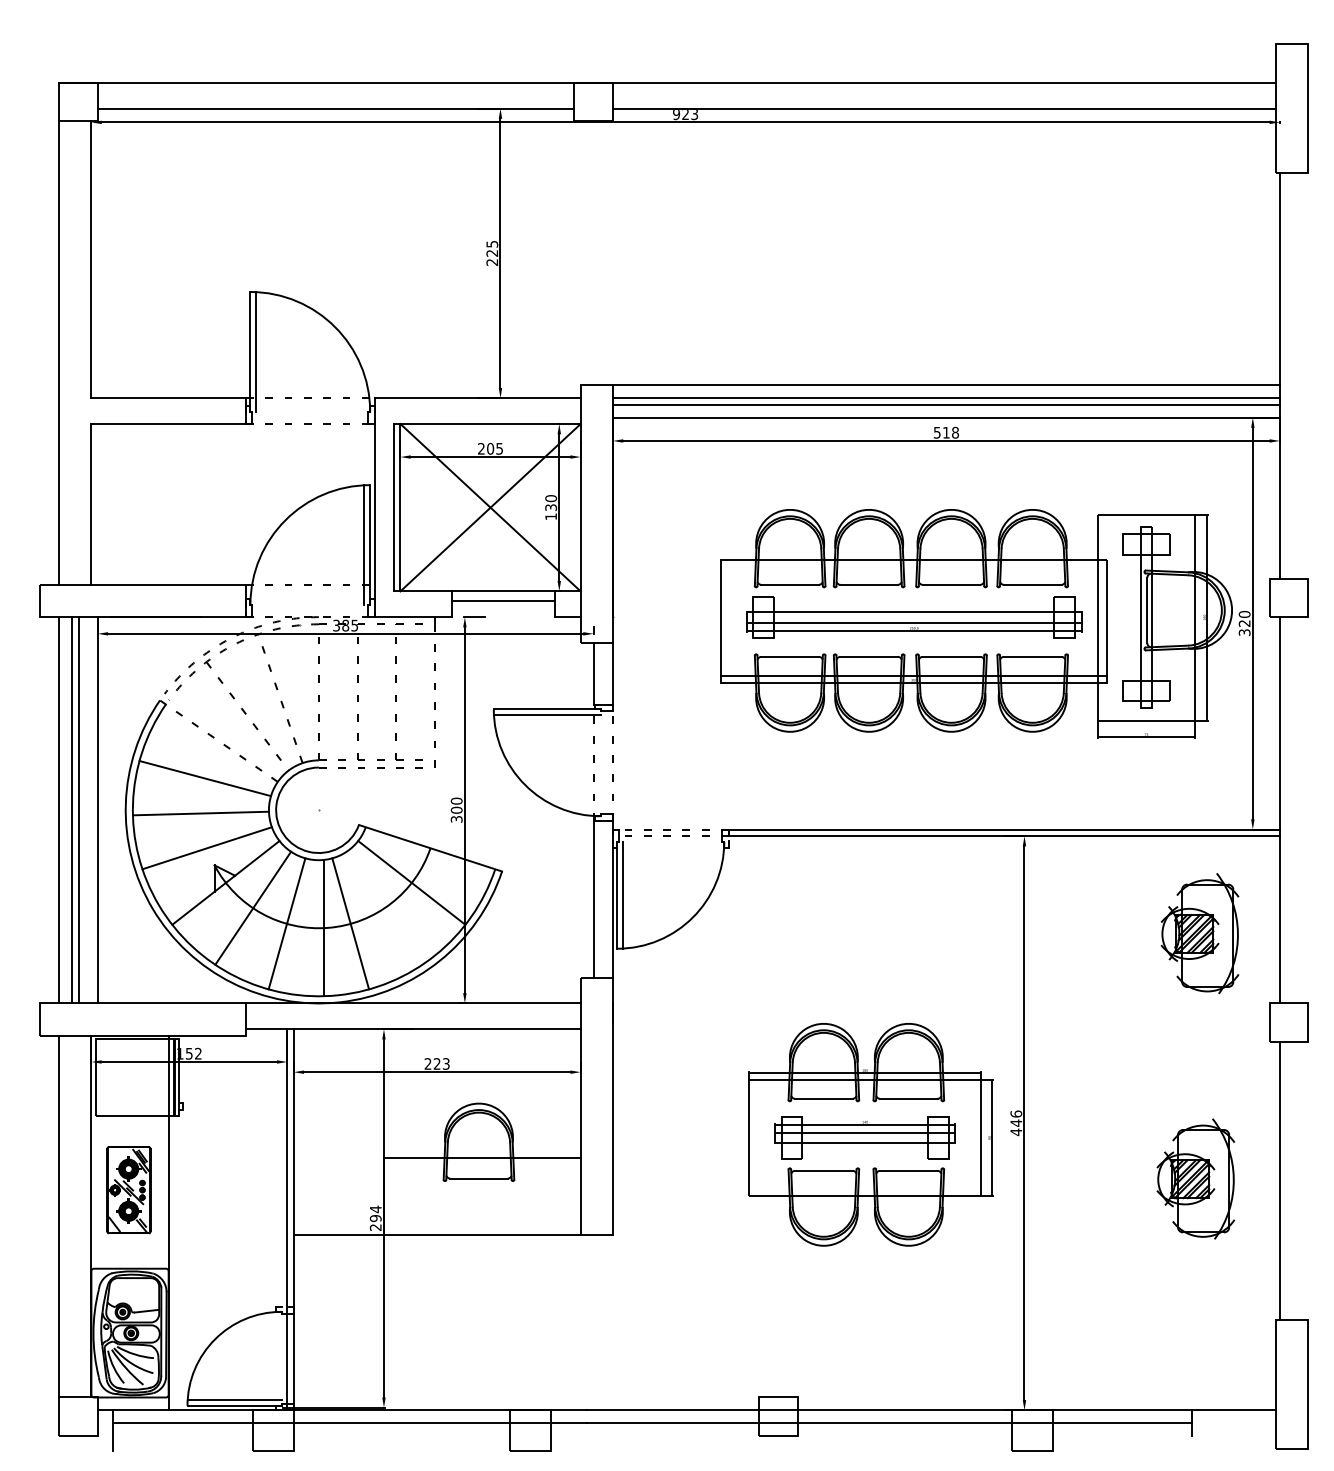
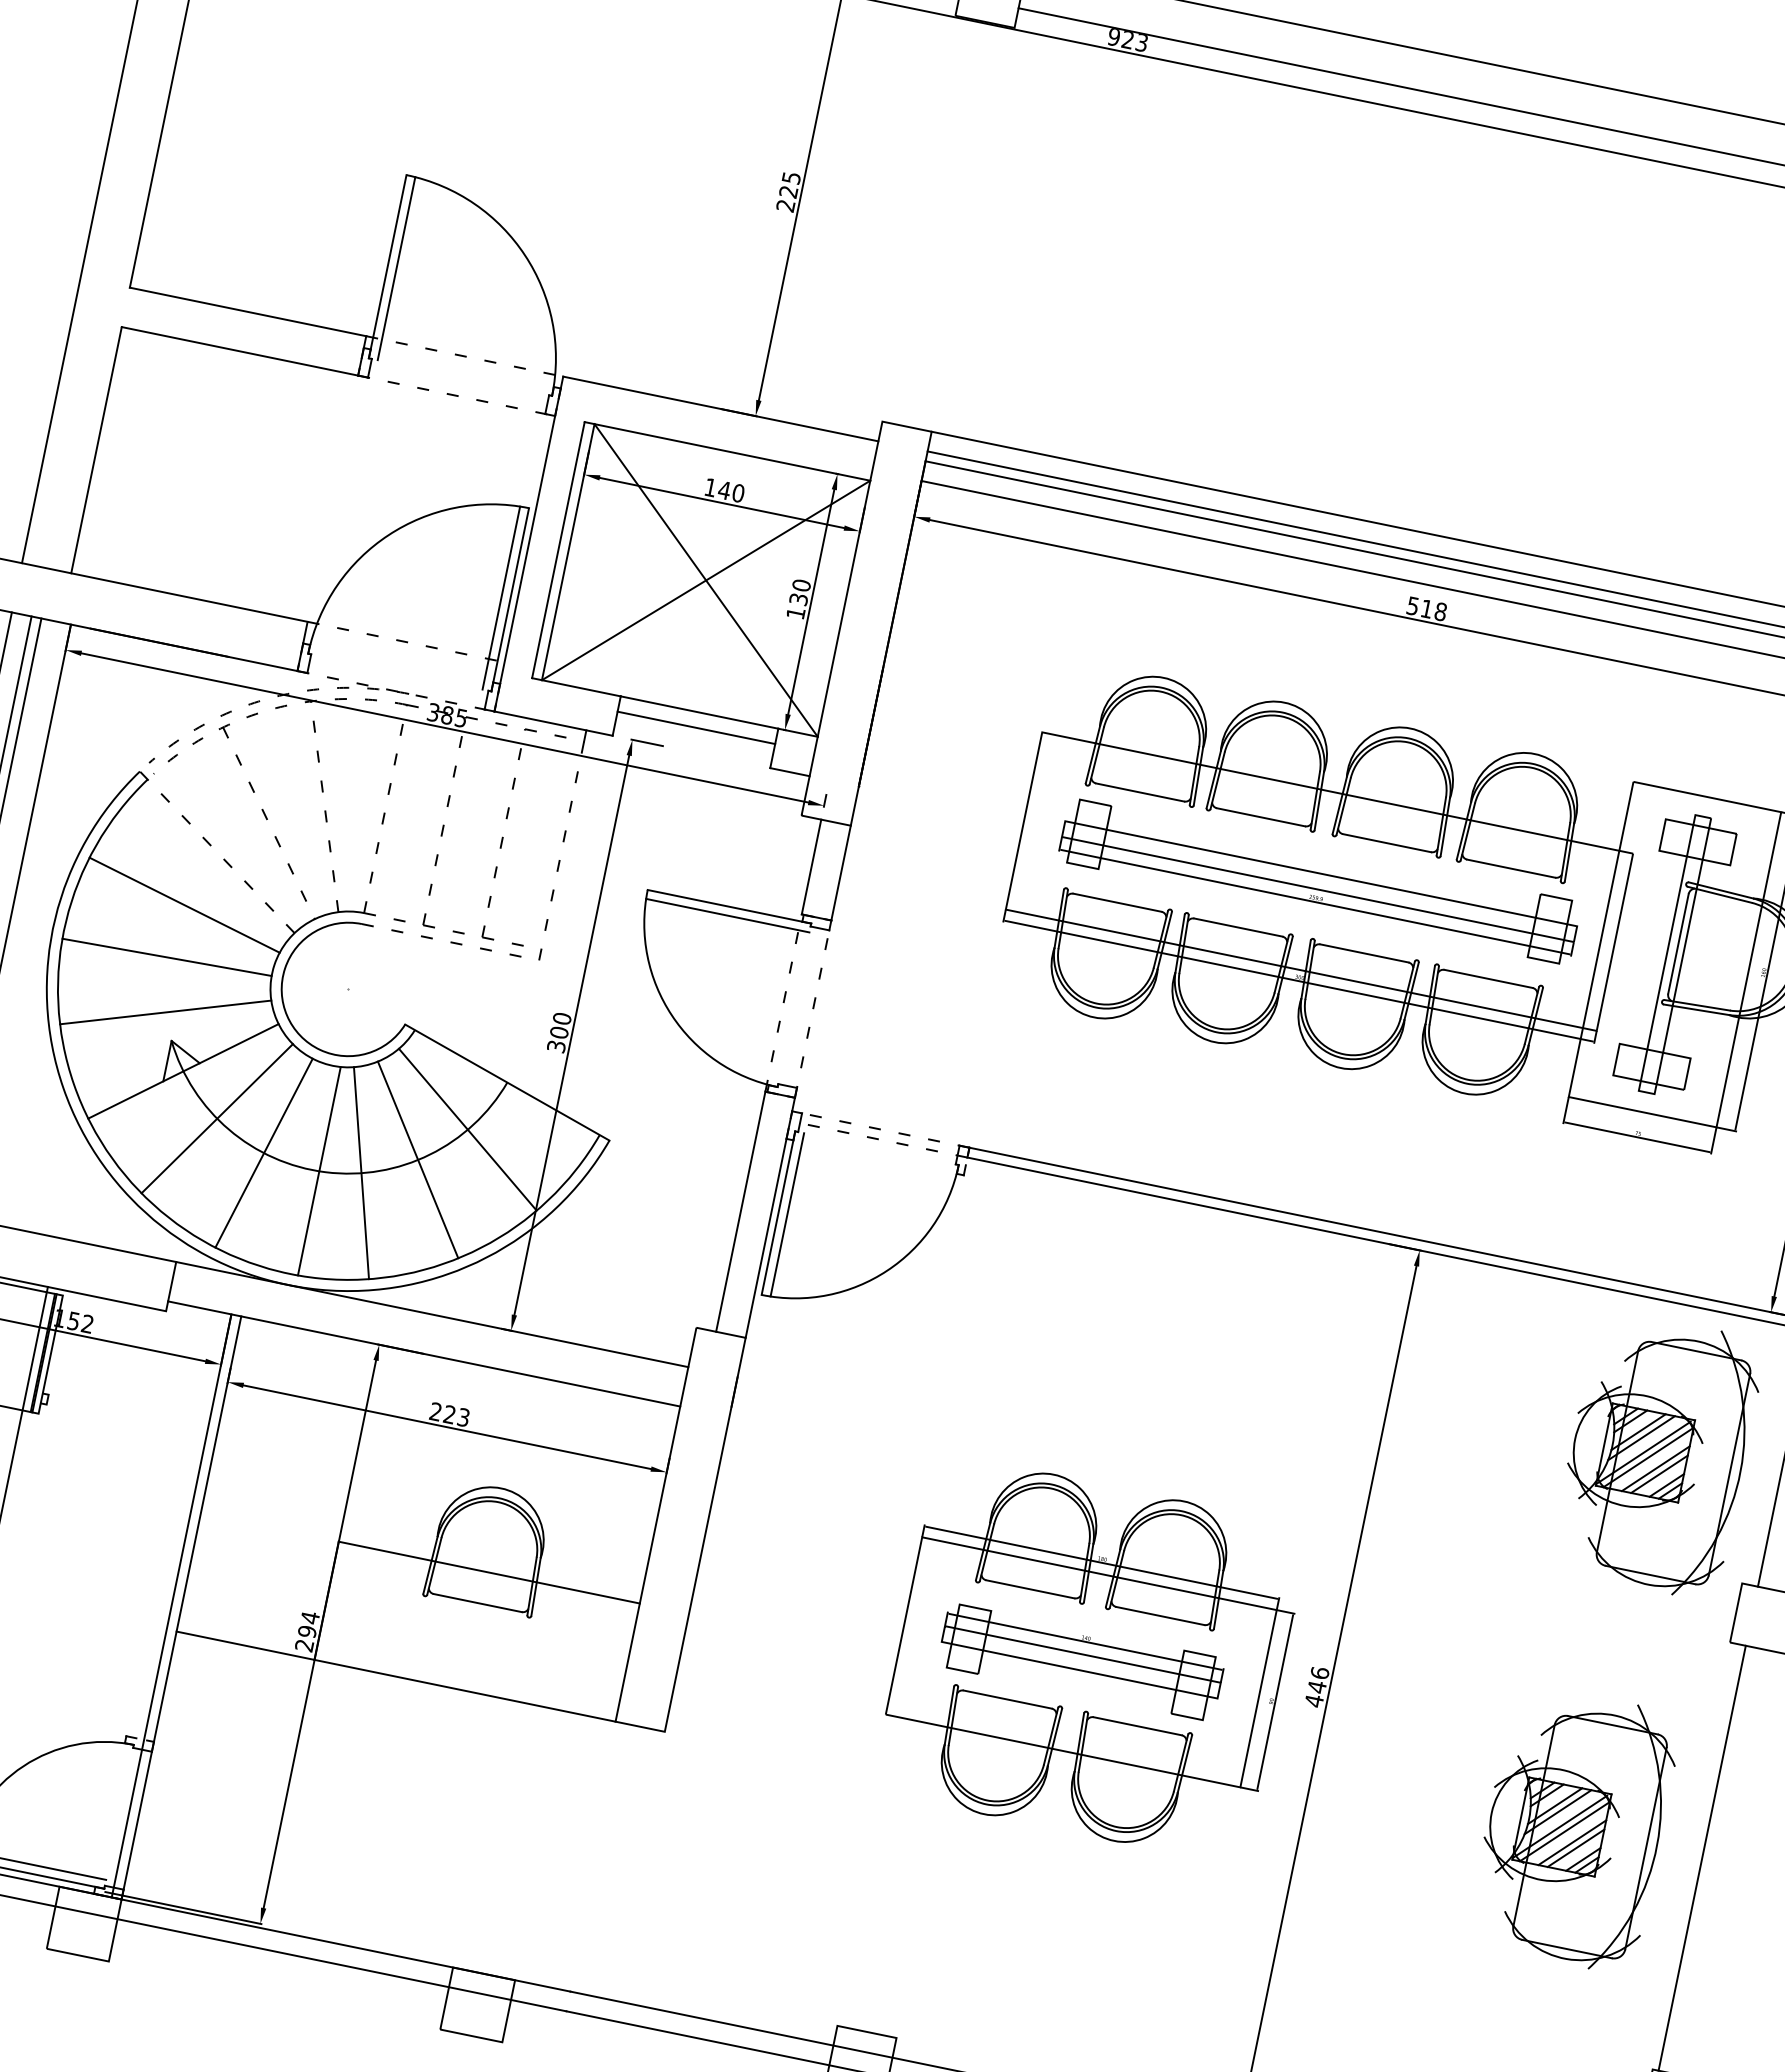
text: (490, 448) -> (724, 489), 205 -> 140
line: (384, 907) -> (418, 1158), added
part: (1199, 933) -> (1656, 1454), size x1.43
part: (1195, 1178) -> (1573, 1827), size x1.43

